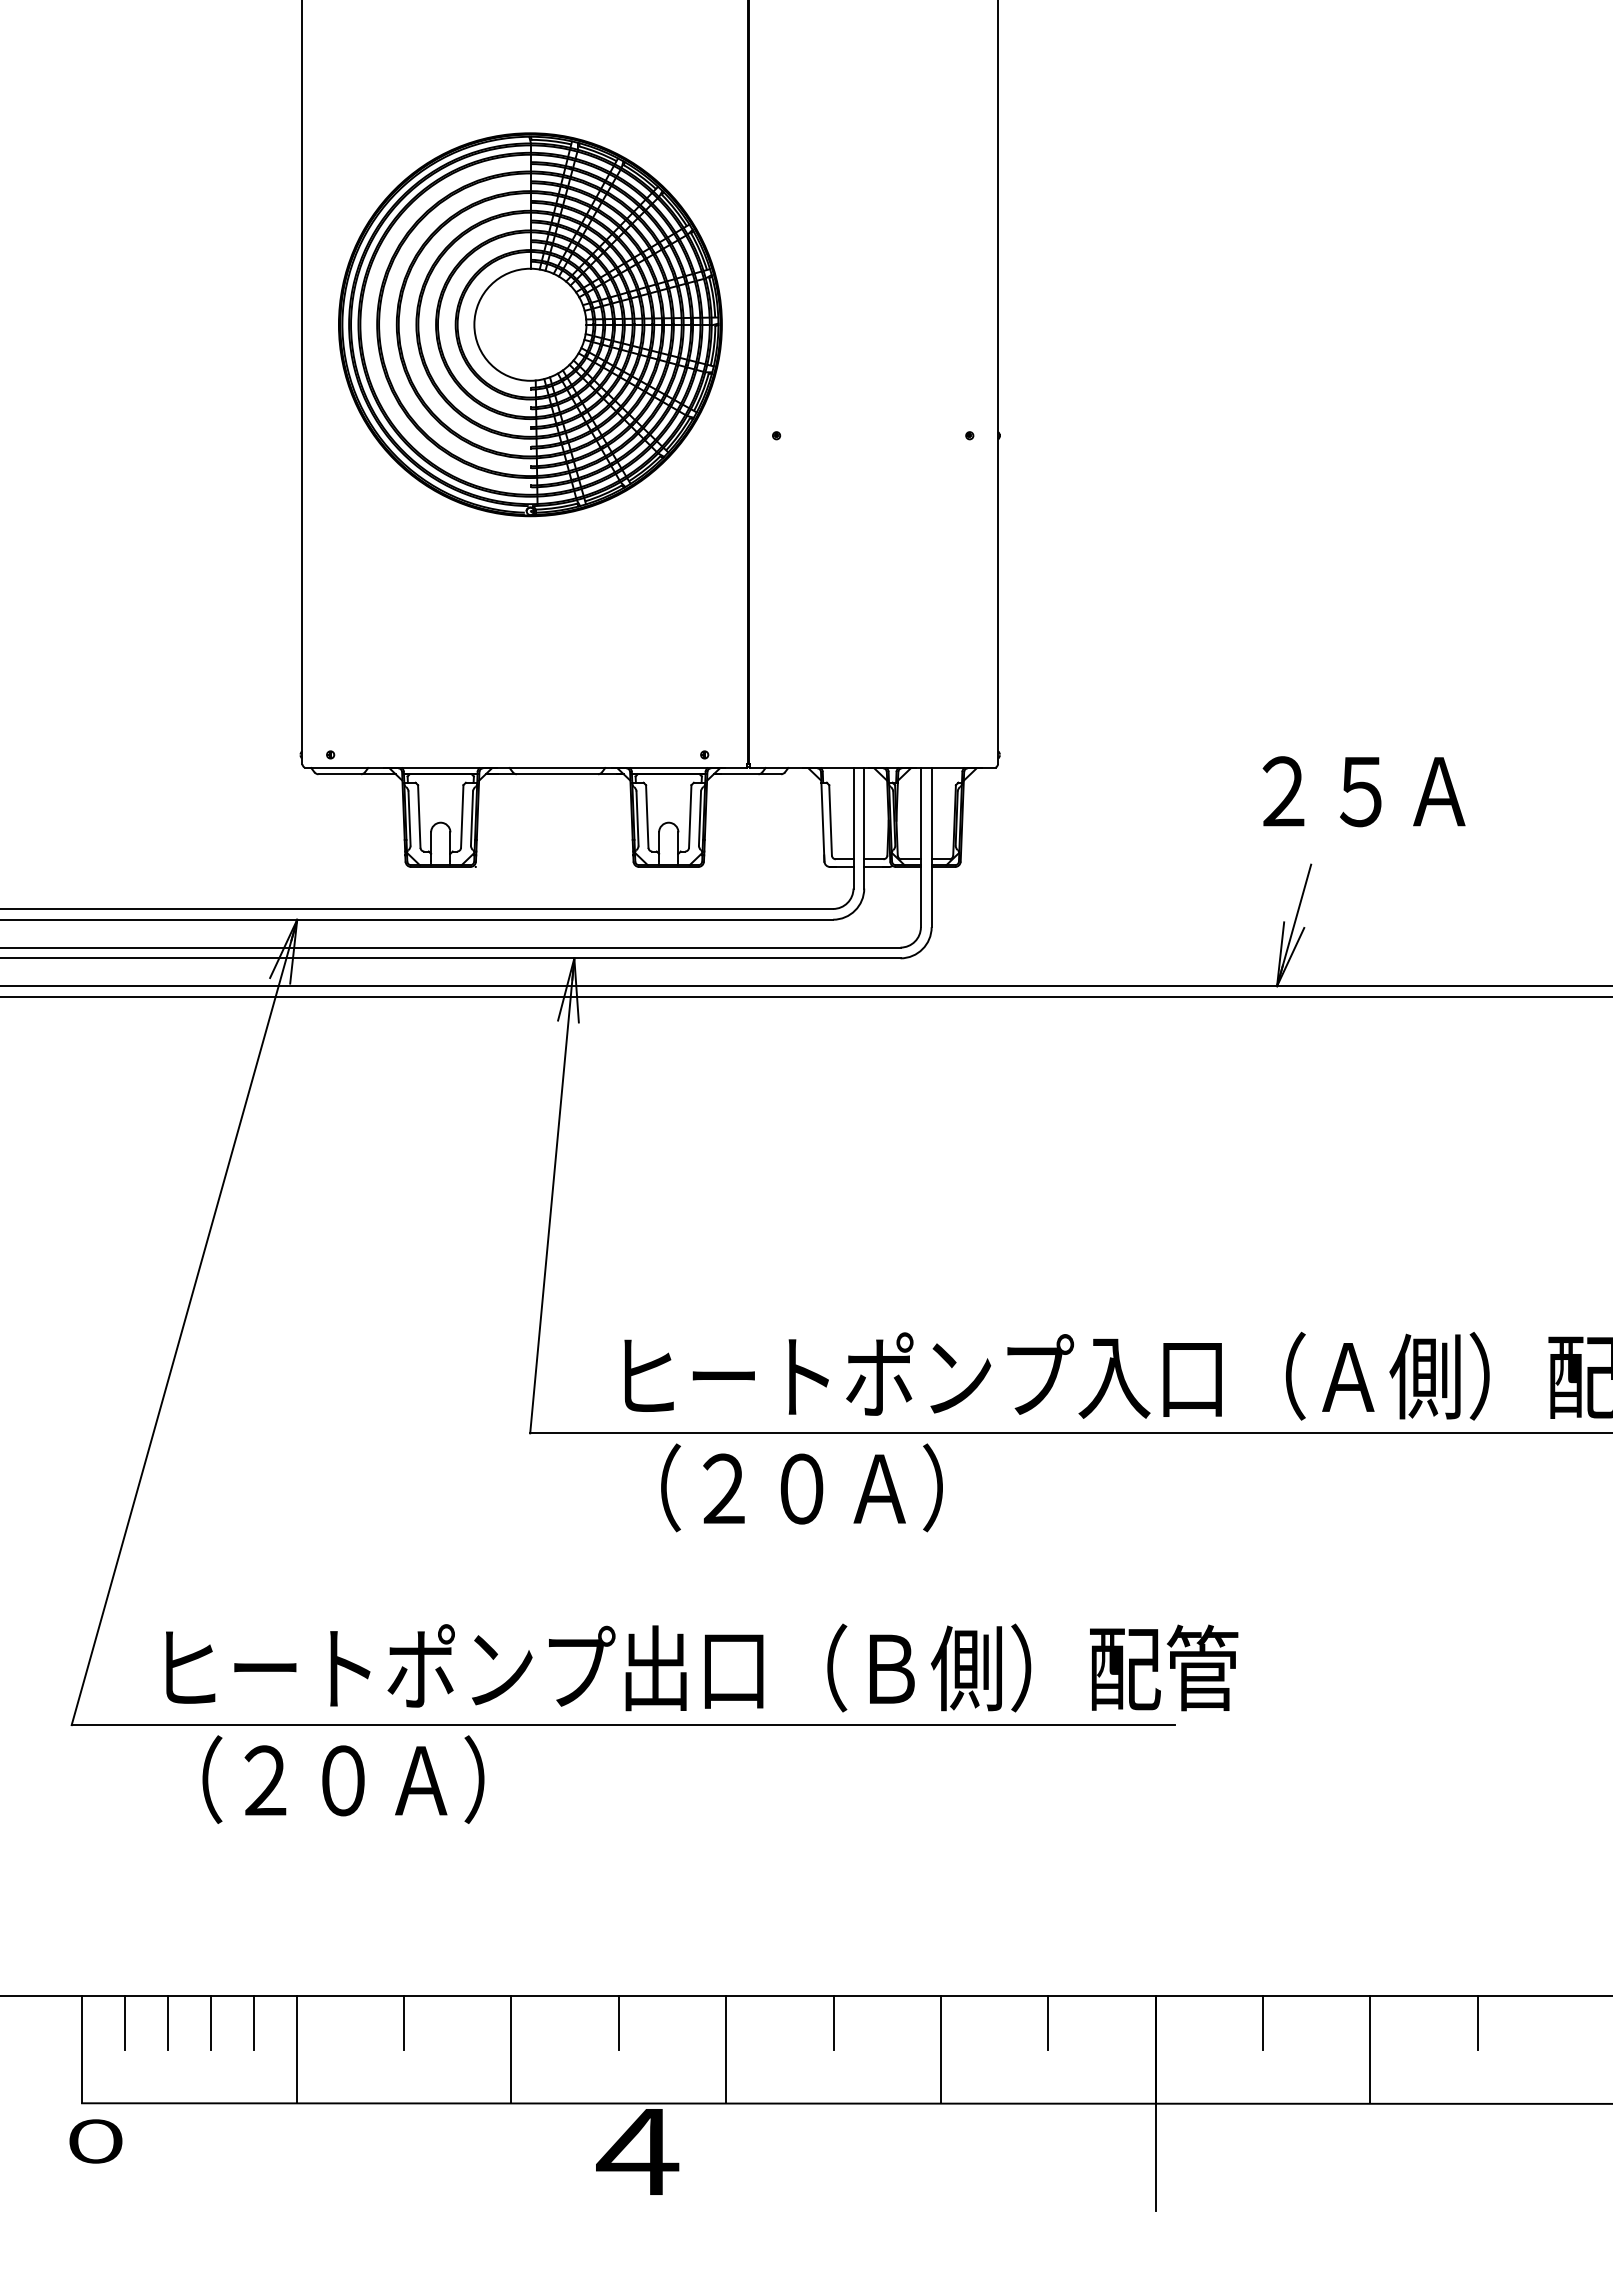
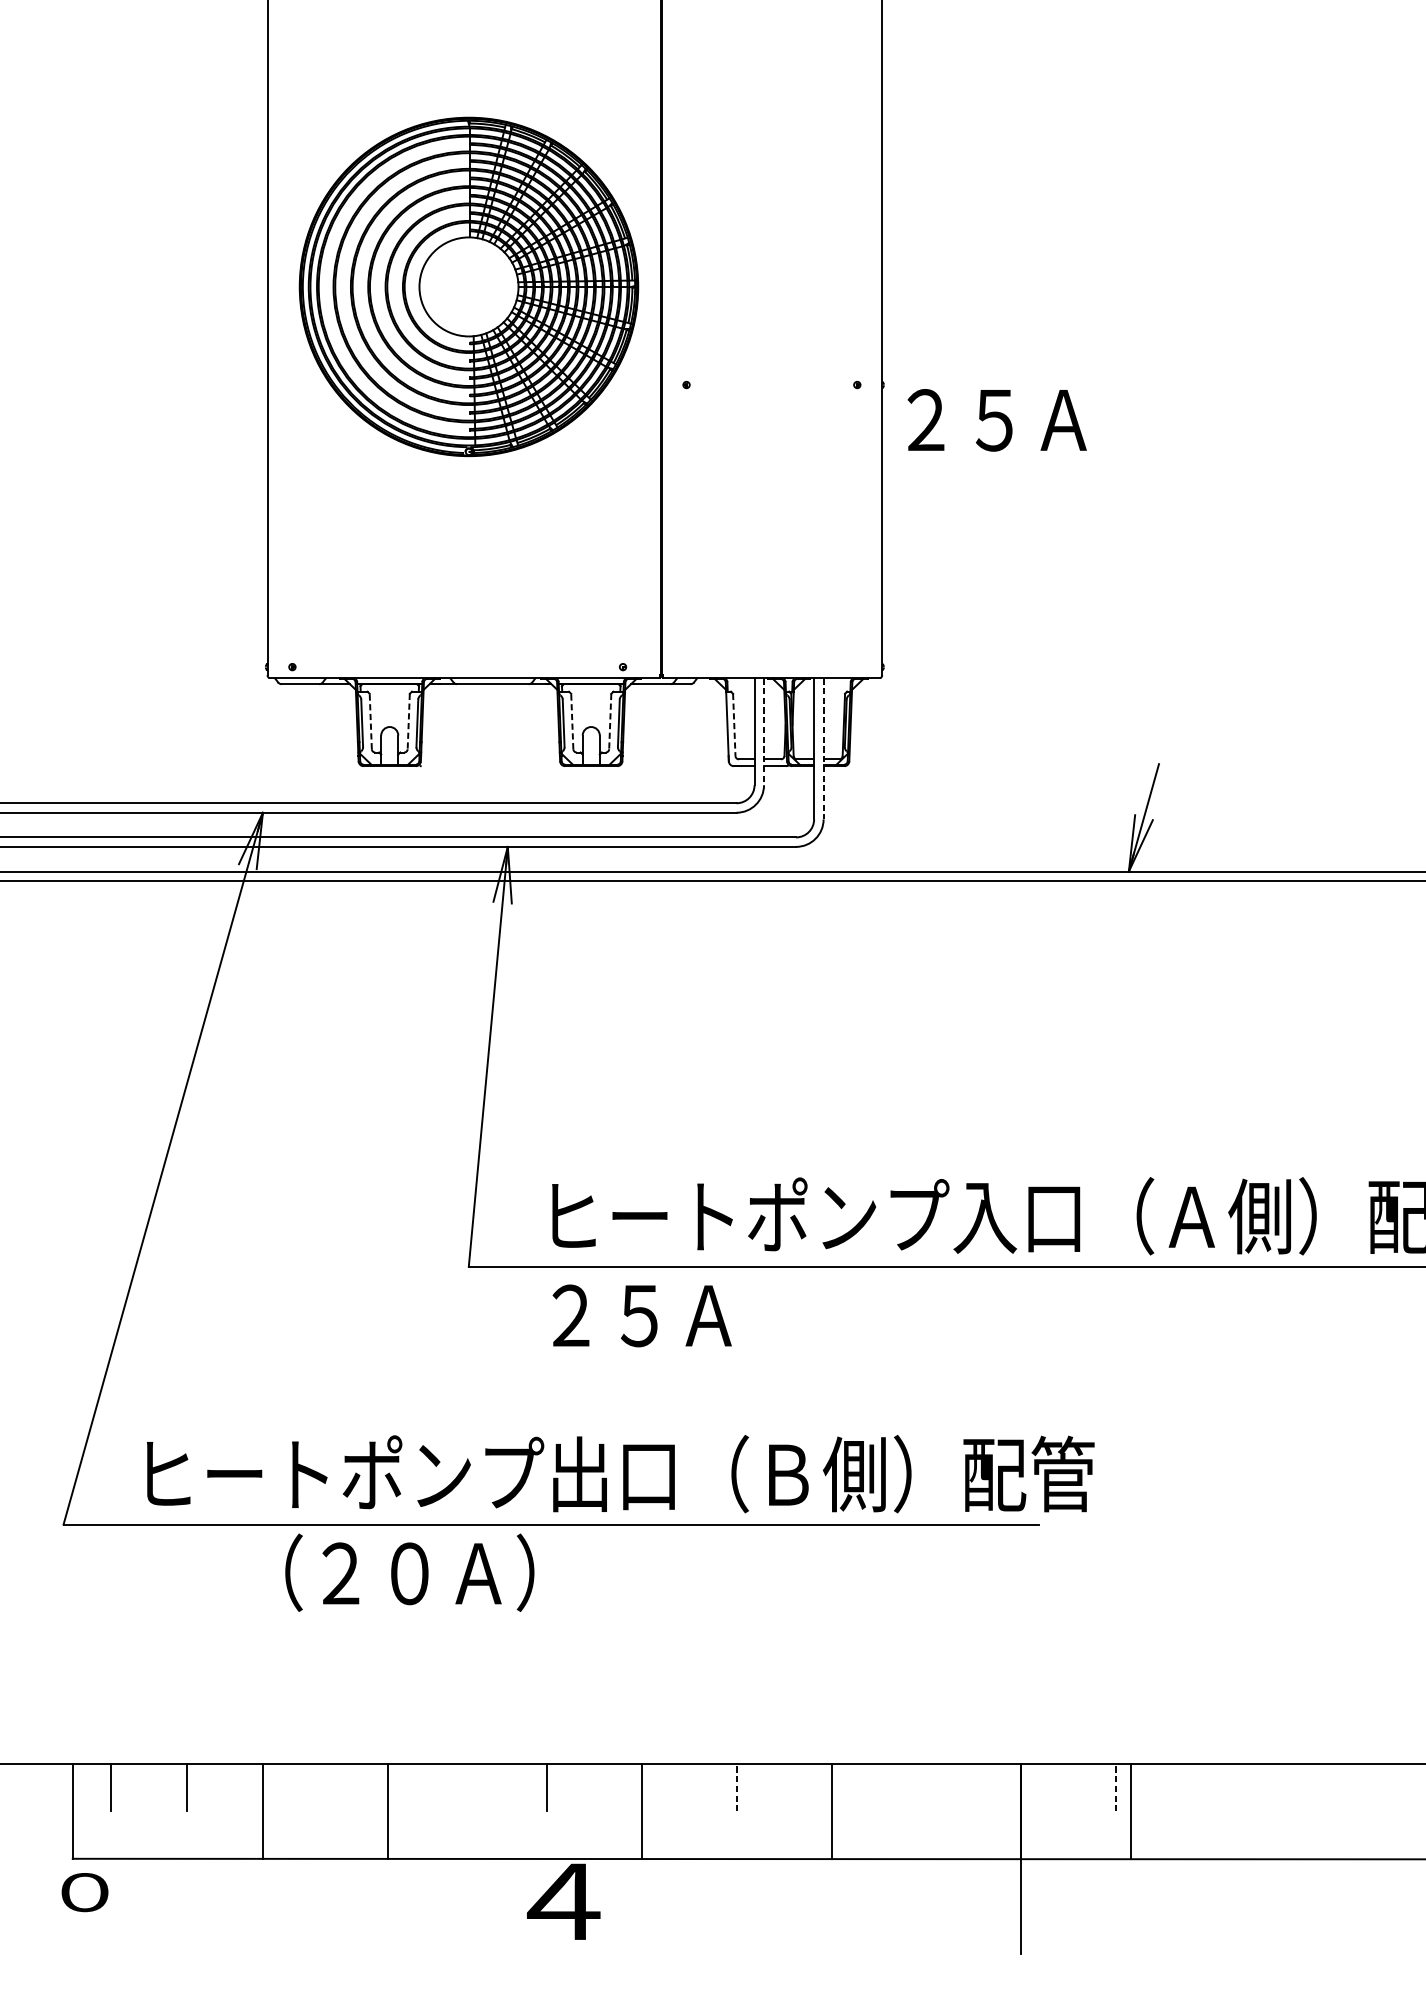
text: (1363, 791) -> (996, 420), moved
line: (419, 816) -> (370, 721), solid -> dashed
line: (647, 816) -> (572, 721), solid -> dashed
line: (462, 817) -> (408, 722), solid -> dashed
line: (690, 817) -> (610, 722), solid -> dashed
line: (830, 820) -> (734, 725), solid -> dashed
line: (864, 828) -> (764, 732), solid -> dashed
line: (931, 847) -> (823, 748), solid -> dashed
text: (783, 1487) -> (692, 1314), （２０Ａ） -> ２５Ａ
text: (343, 1779) -> (409, 1572), moved
line: (167, 2022) -> (148, 1787), removed
line: (253, 2022) -> (224, 1787), removed
line: (404, 2022) -> (357, 1787), removed
line: (833, 2022) -> (736, 1787), solid -> dashed
line: (1048, 2022) -> (926, 1787), removed
line: (1262, 2022) -> (1116, 1787), solid -> dashed
line: (1477, 2022) -> (1306, 1787), removed
line: (511, 2049) -> (387, 1811), moved
line: (1370, 2049) -> (1131, 1811), moved

